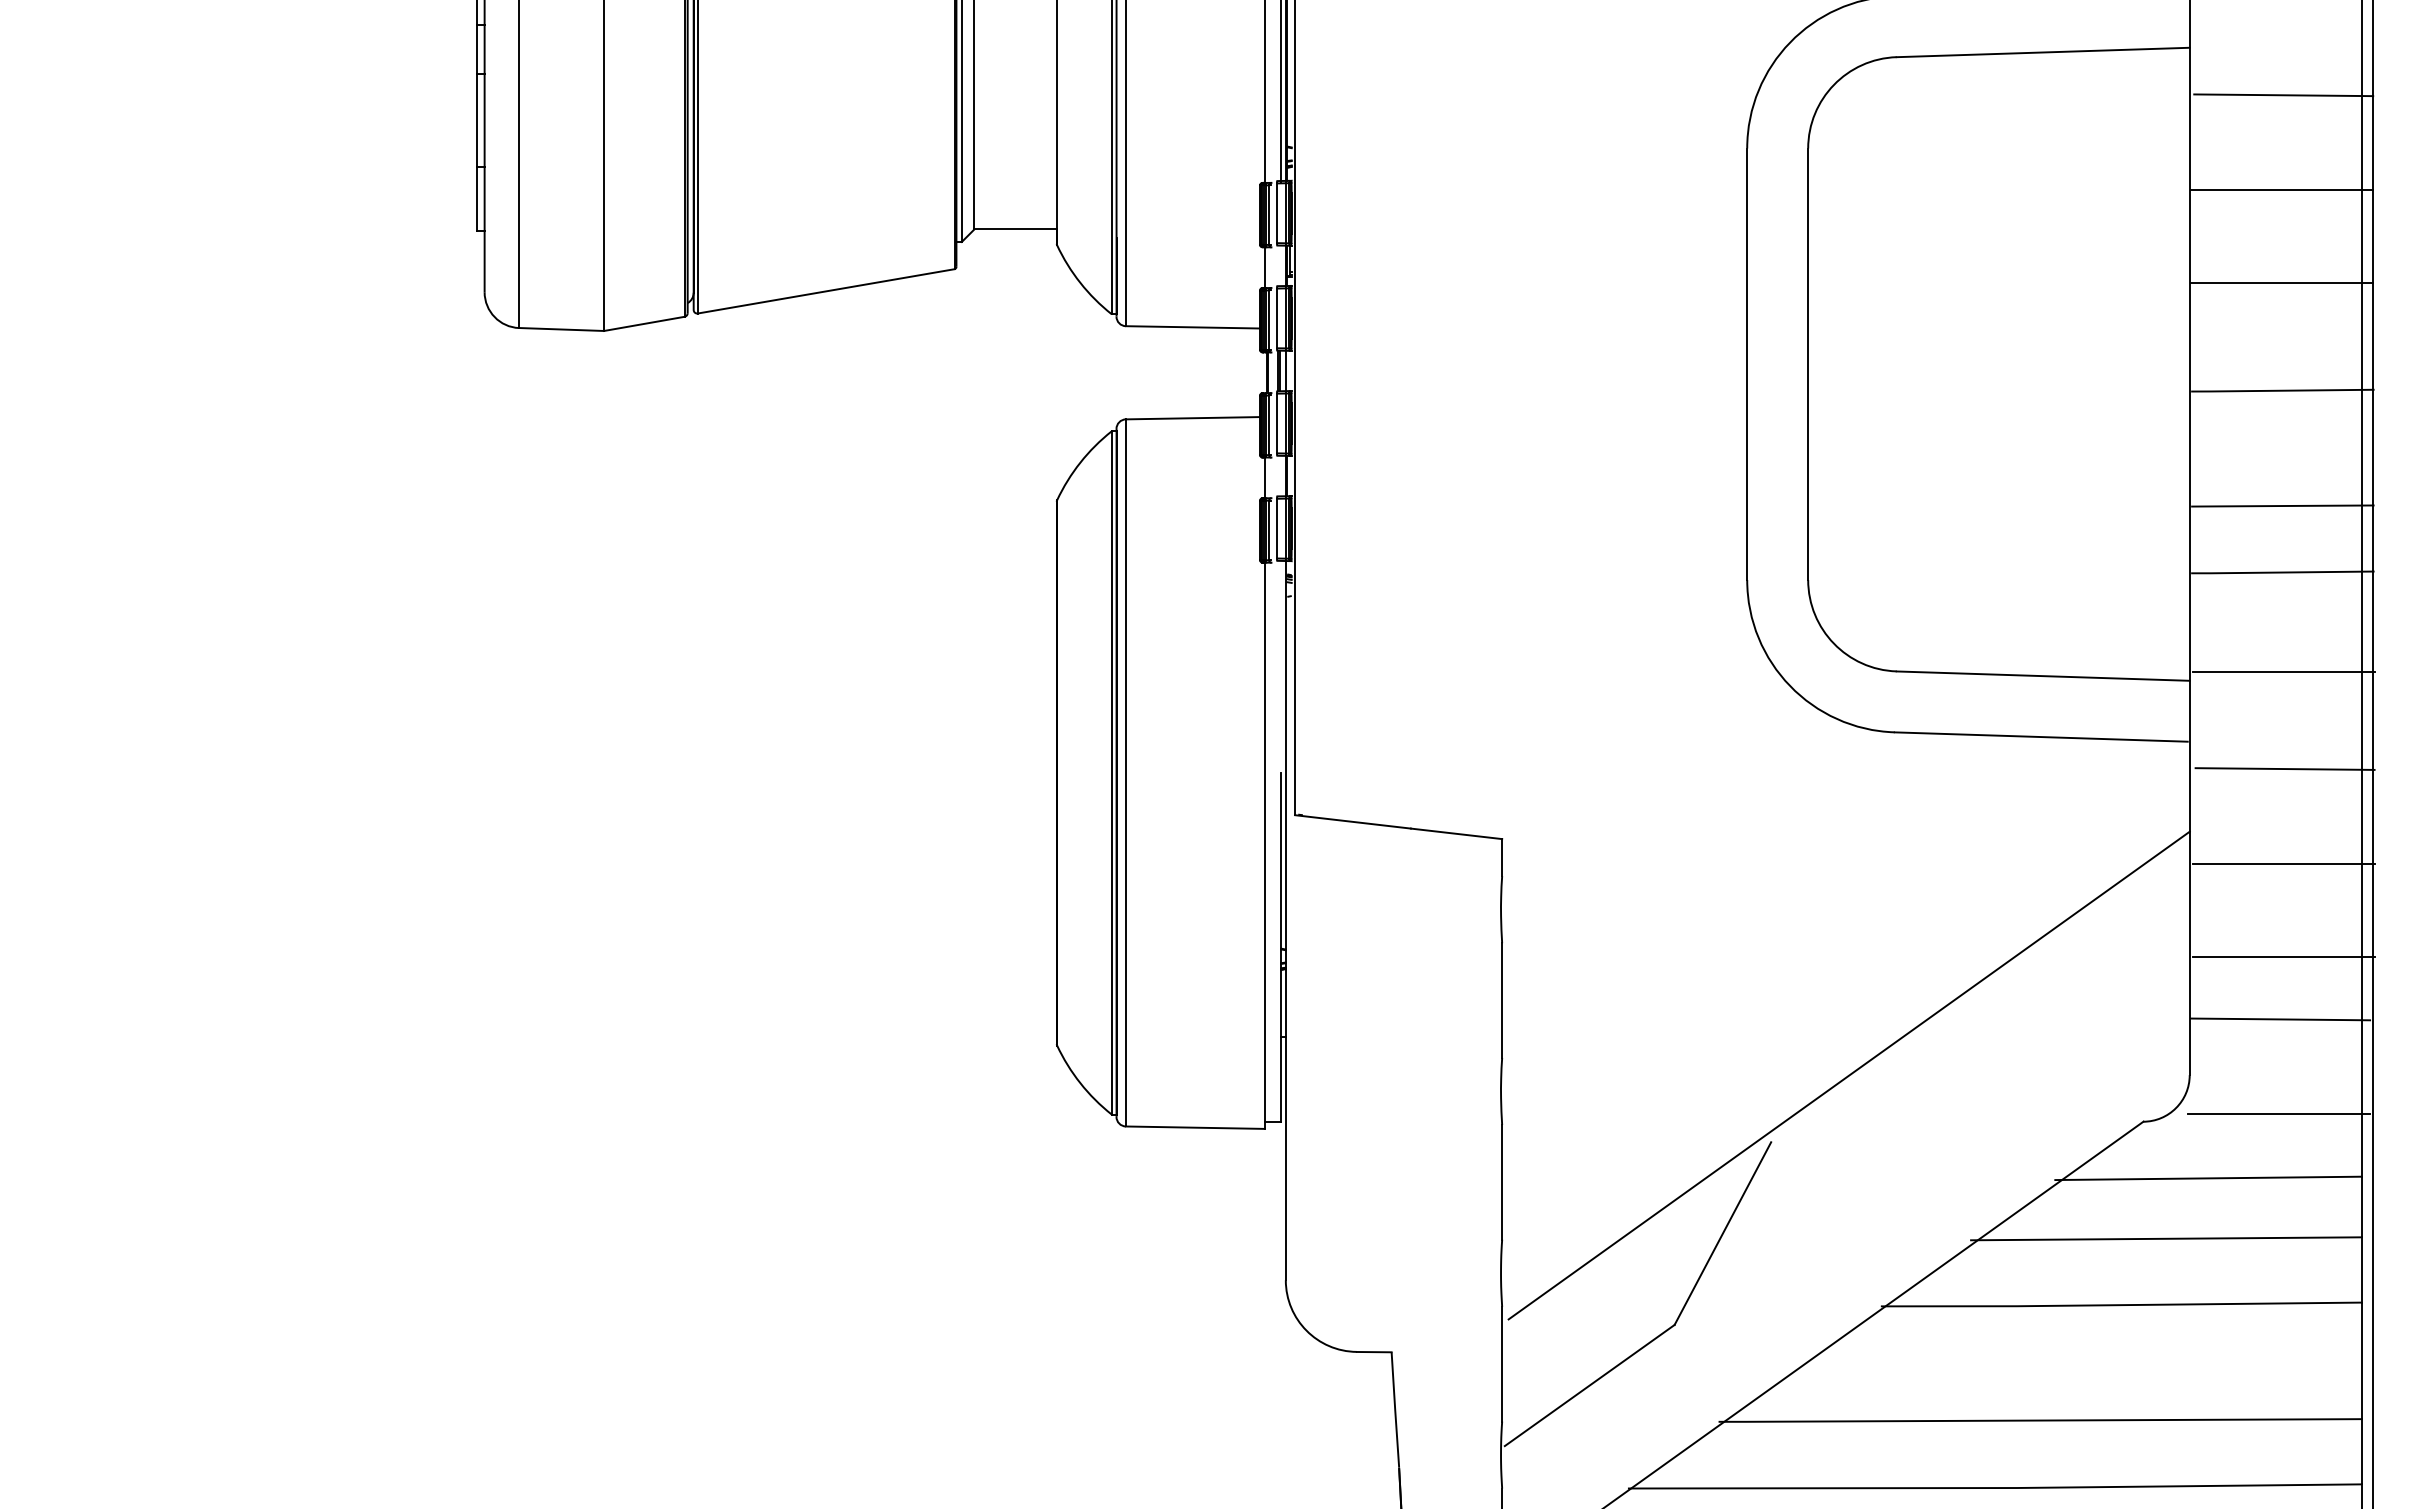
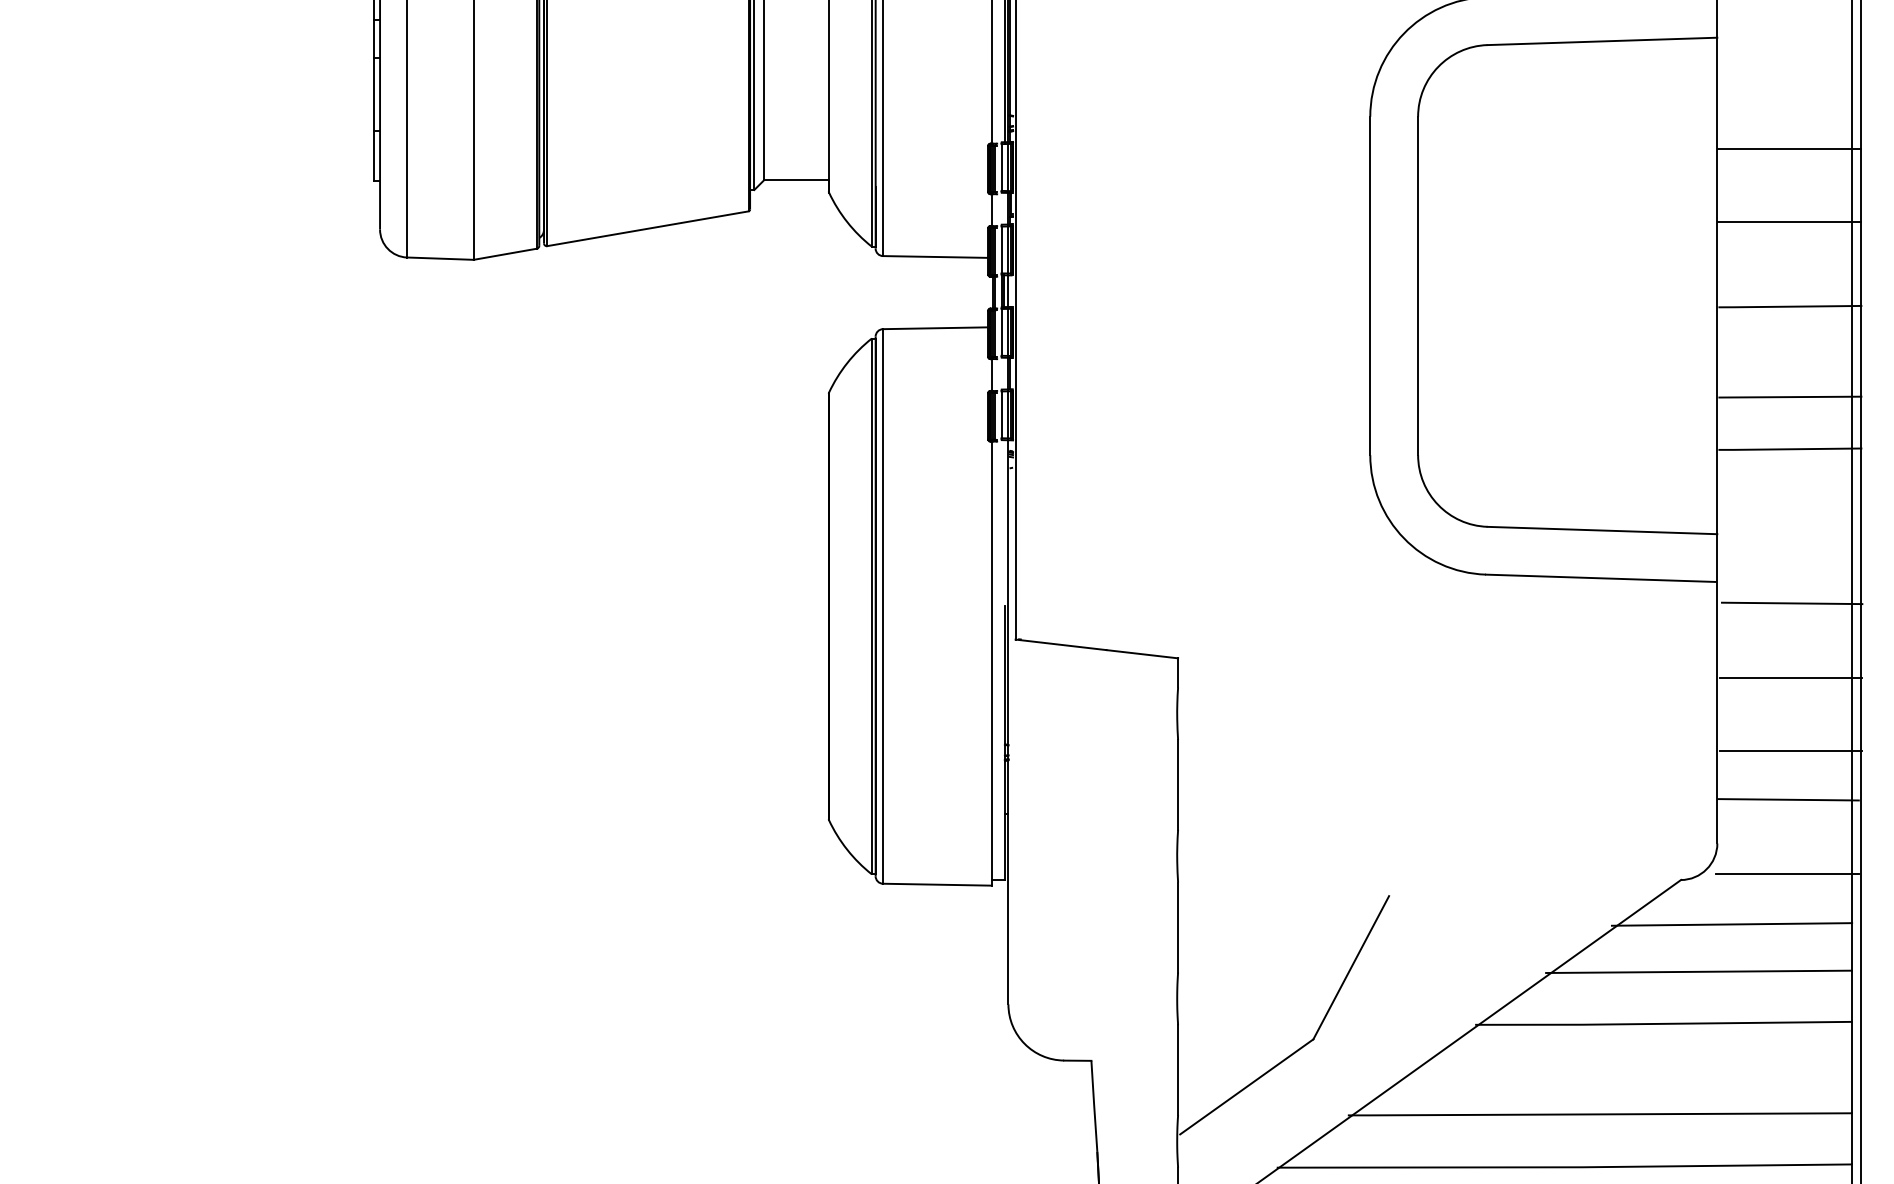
line: (2283, 95) -> (1790, 75), removed
line: (2283, 672) -> (1790, 527), removed
line: (1848, 1075) -> (1449, 843), removed

